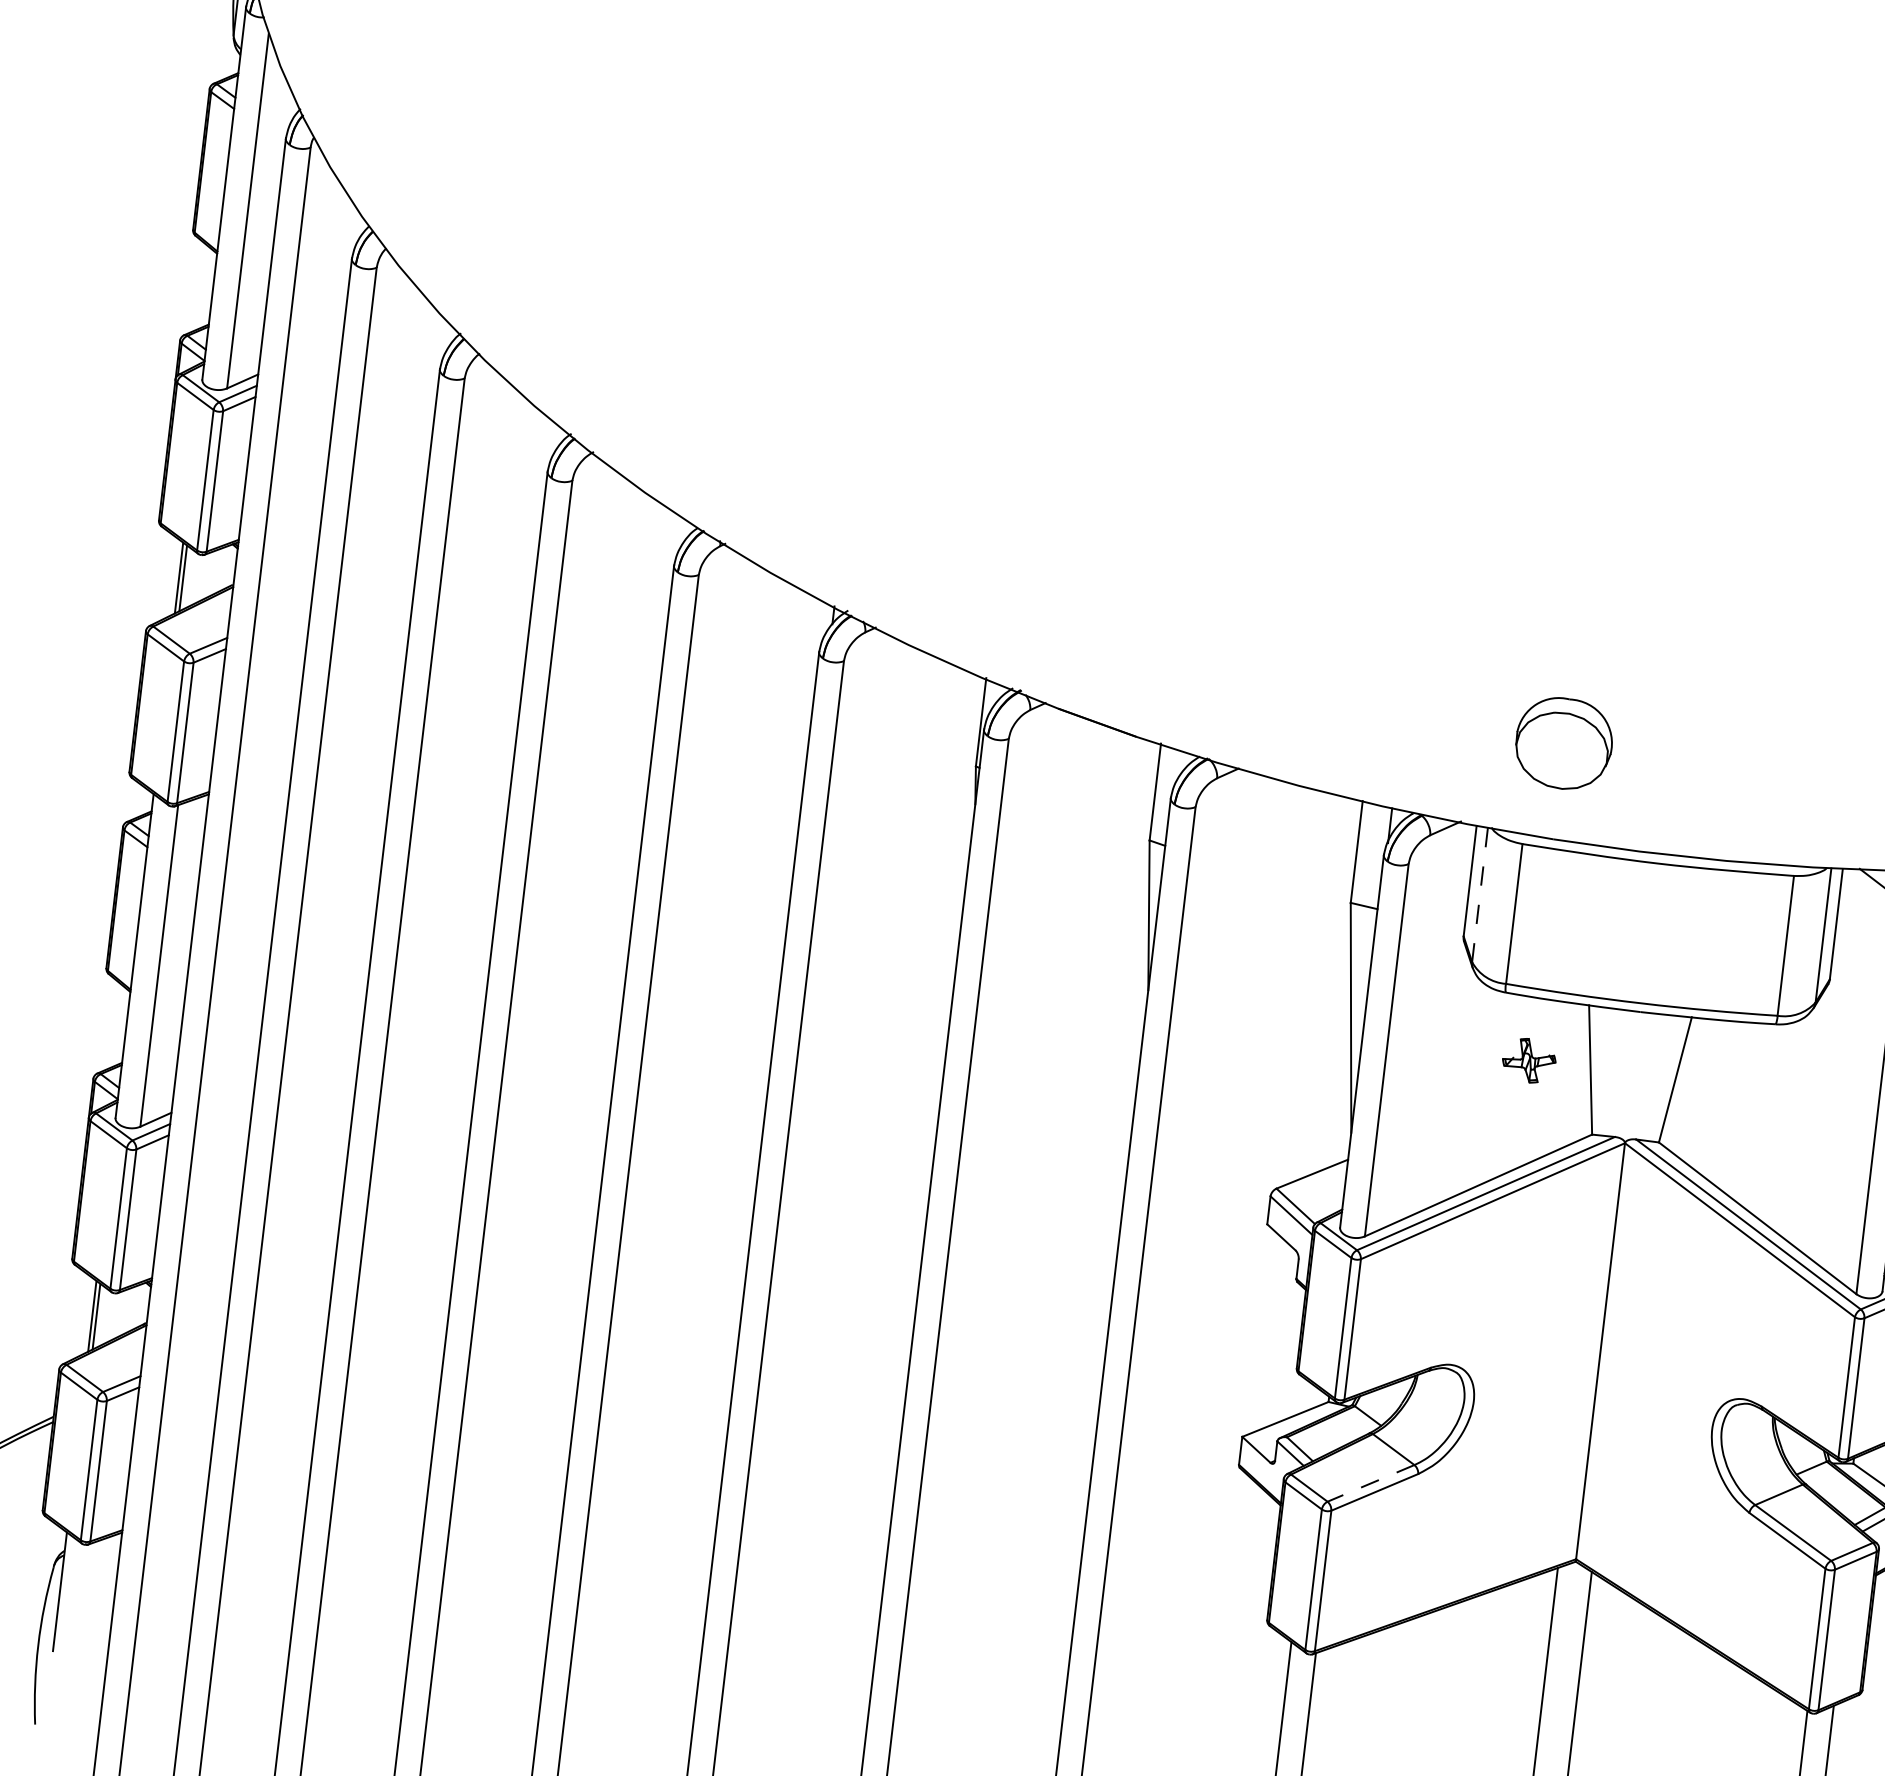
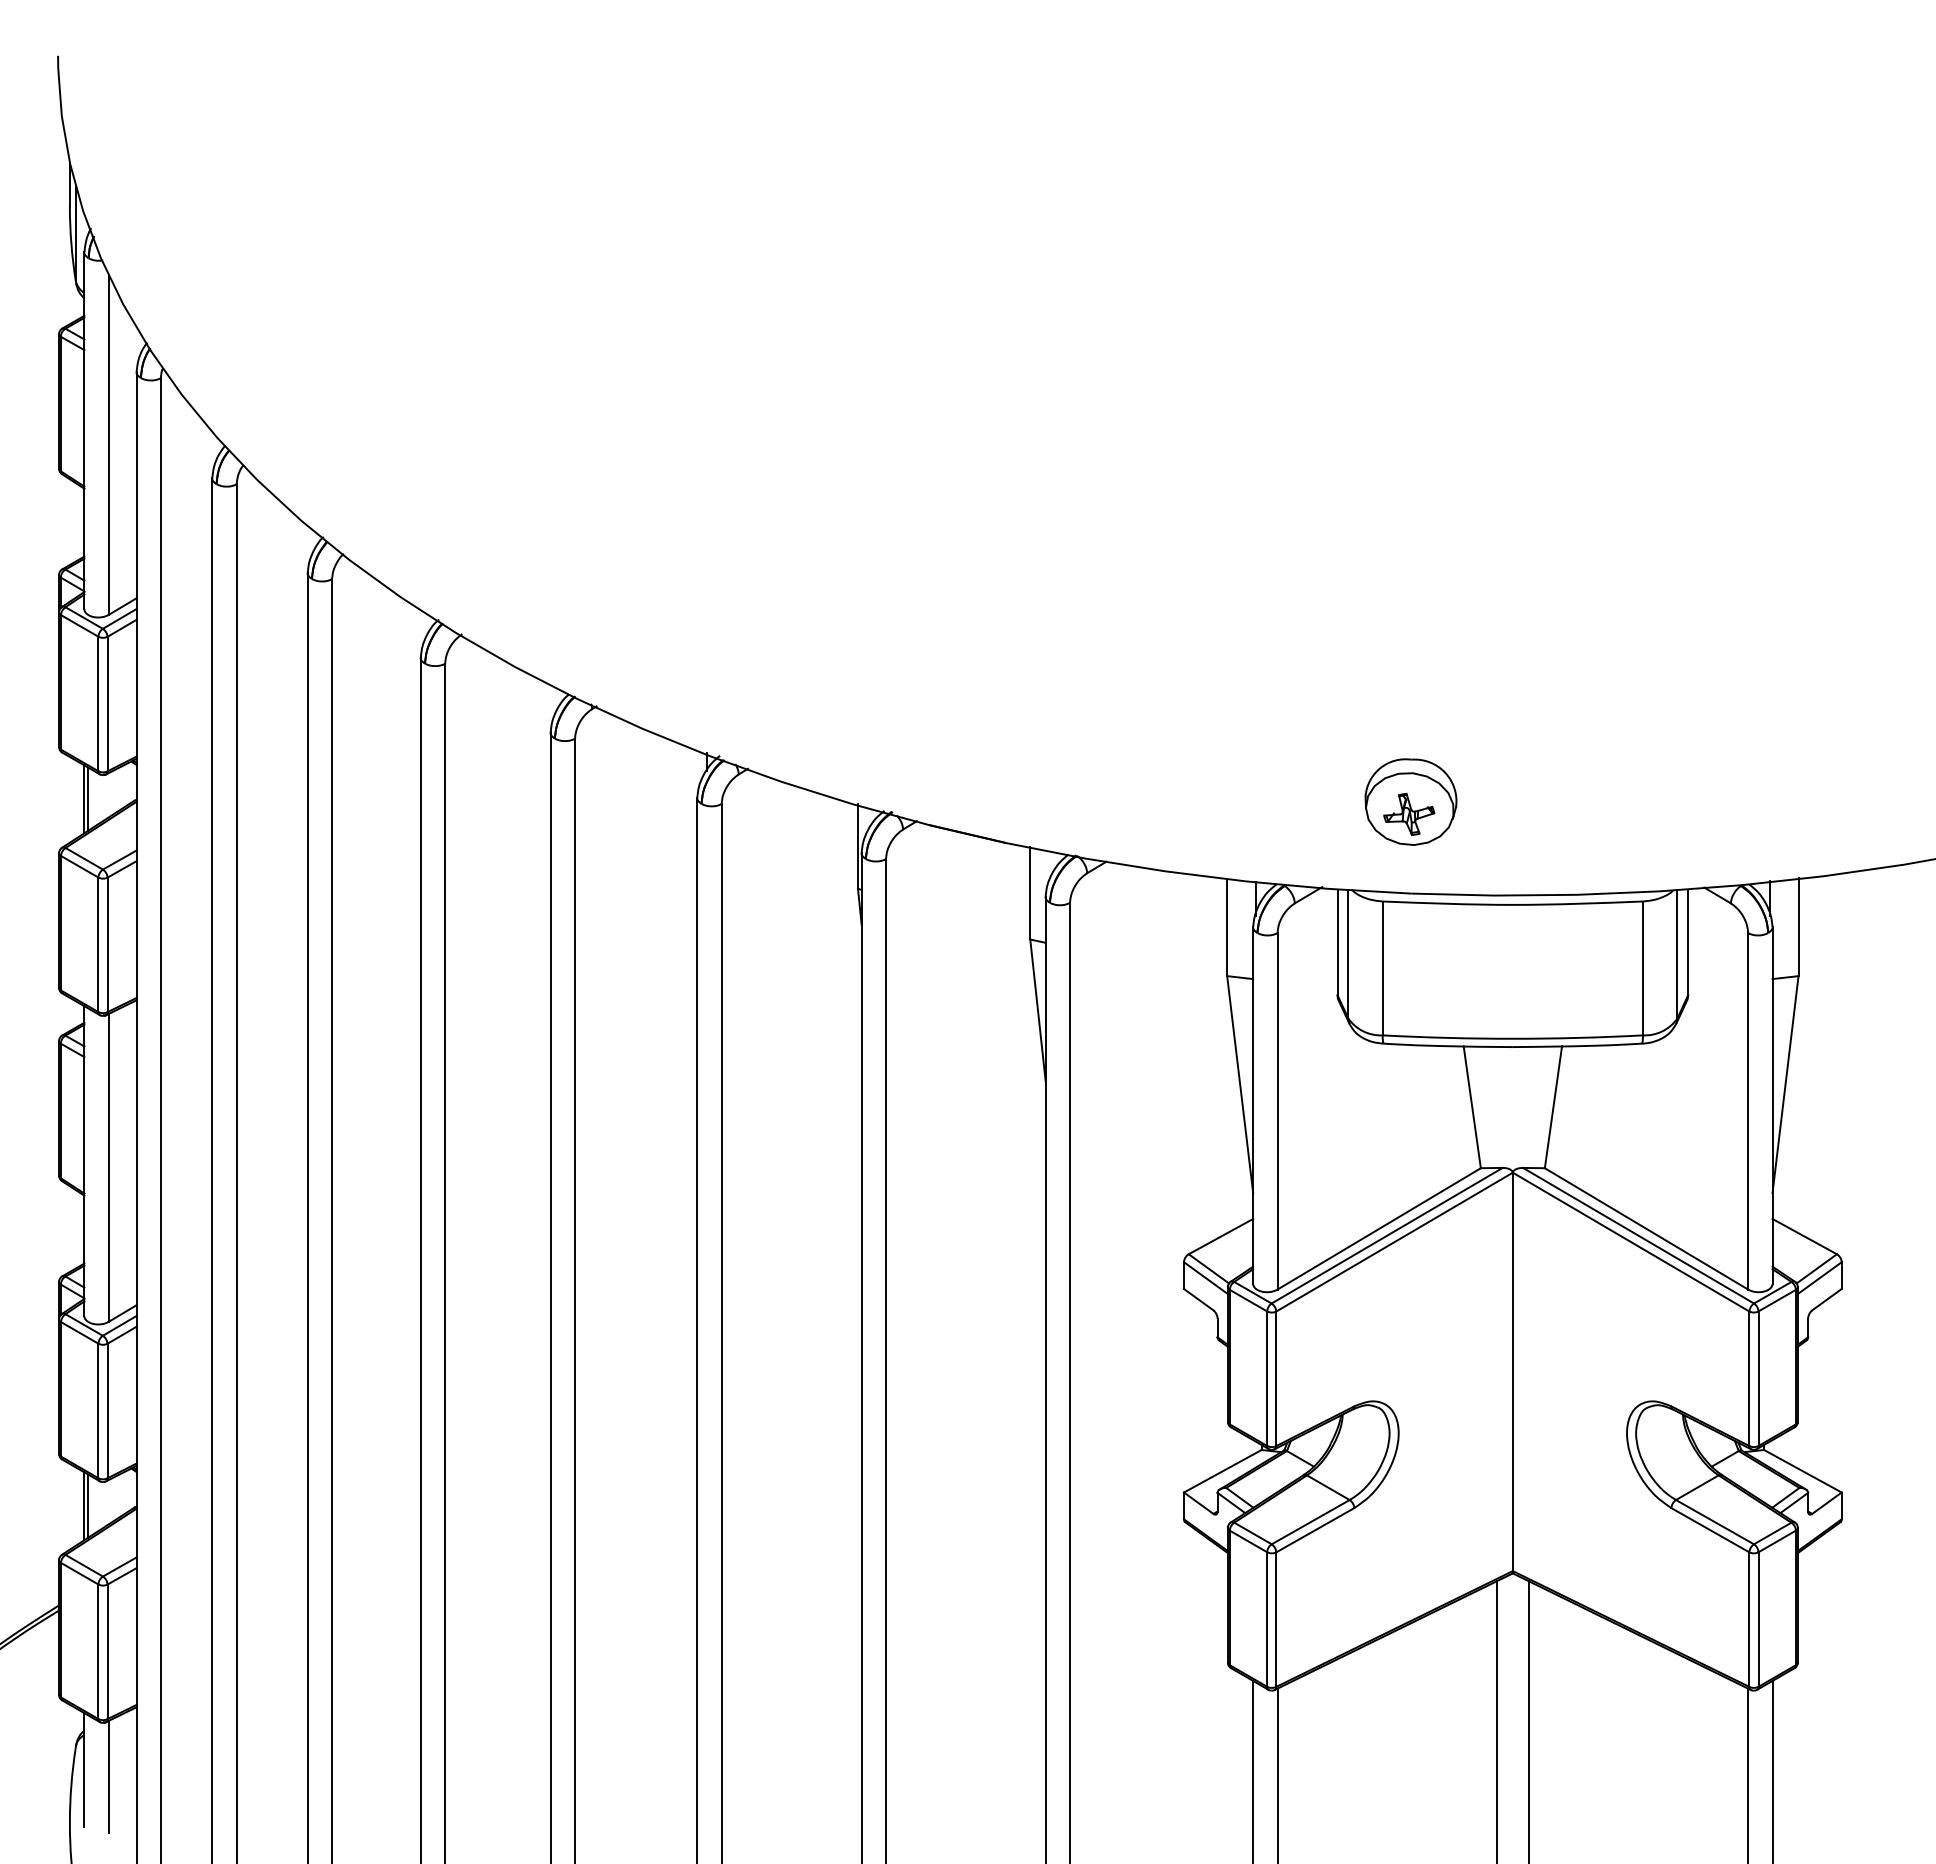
line: (1480, 895) -> (1348, 954), dashed -> solid
part: (1529, 1060) -> (1409, 814), moved
line: (1370, 1483) -> (1310, 1522), dashed -> solid
line: (84, 1601) -> (108, 1776), added

